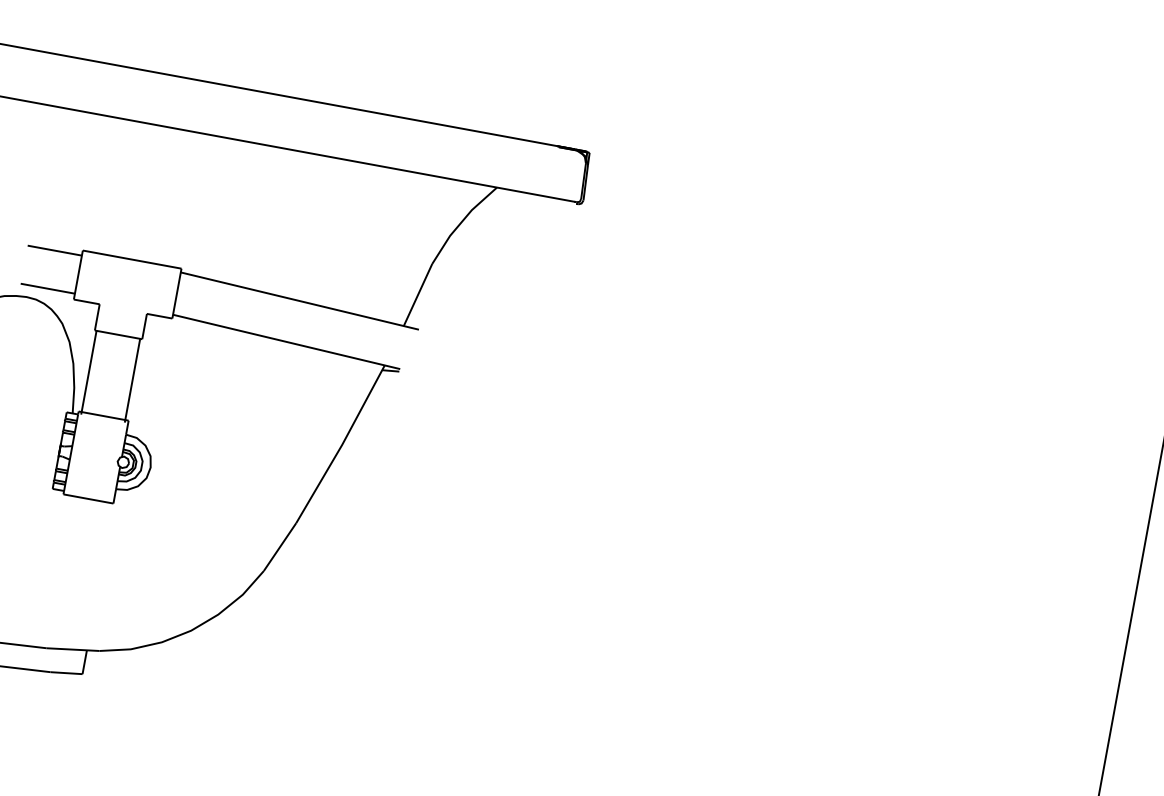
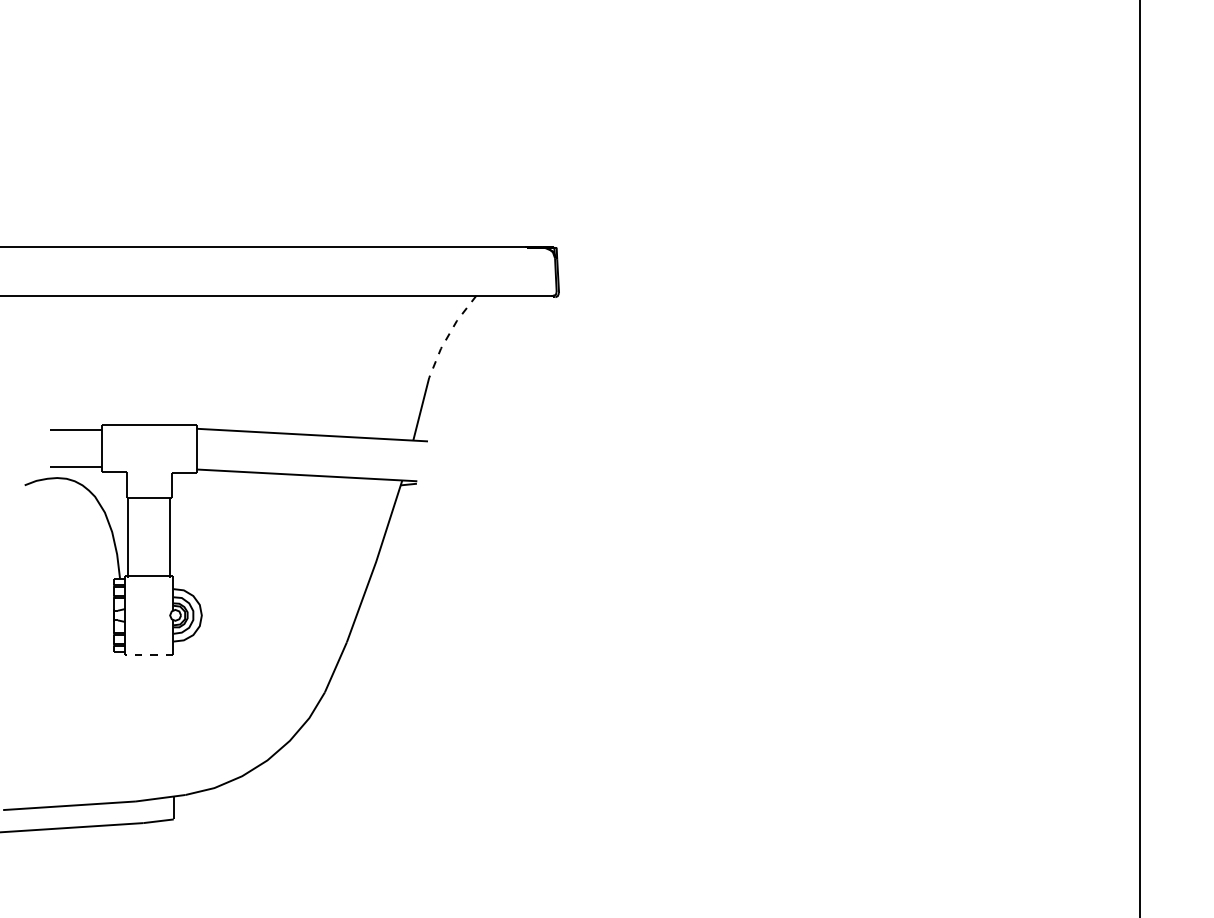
line: (460, 222) -> (448, 334), solid -> dashed
line: (87, 498) -> (148, 655), solid -> dashed

